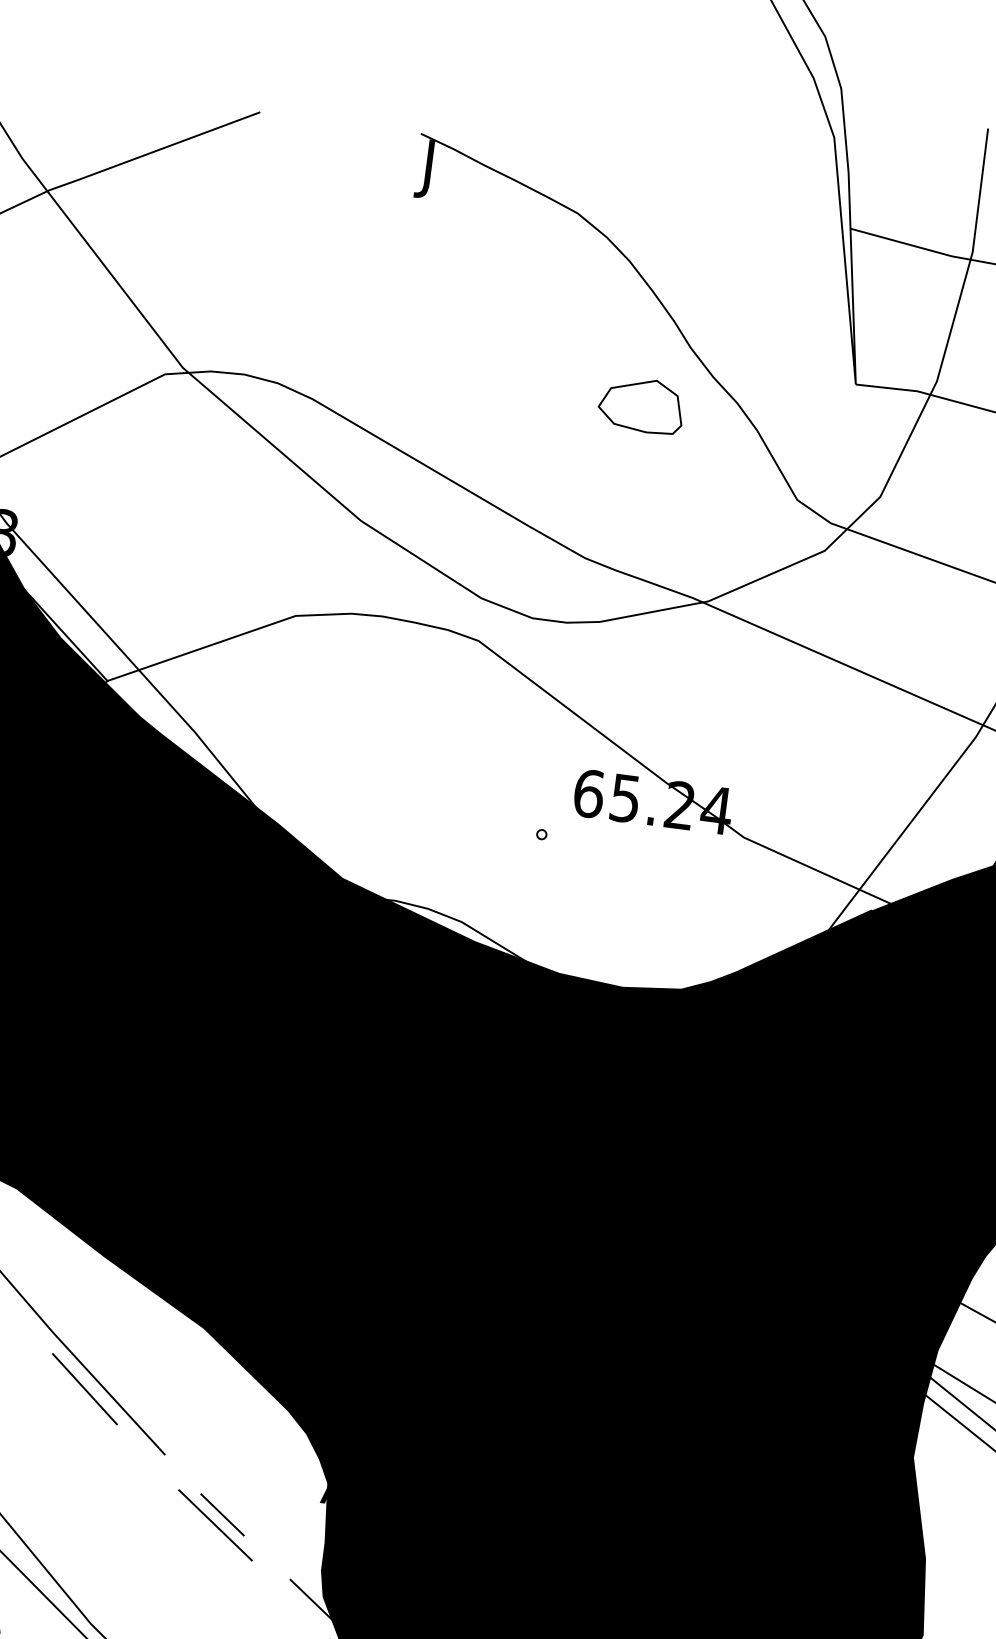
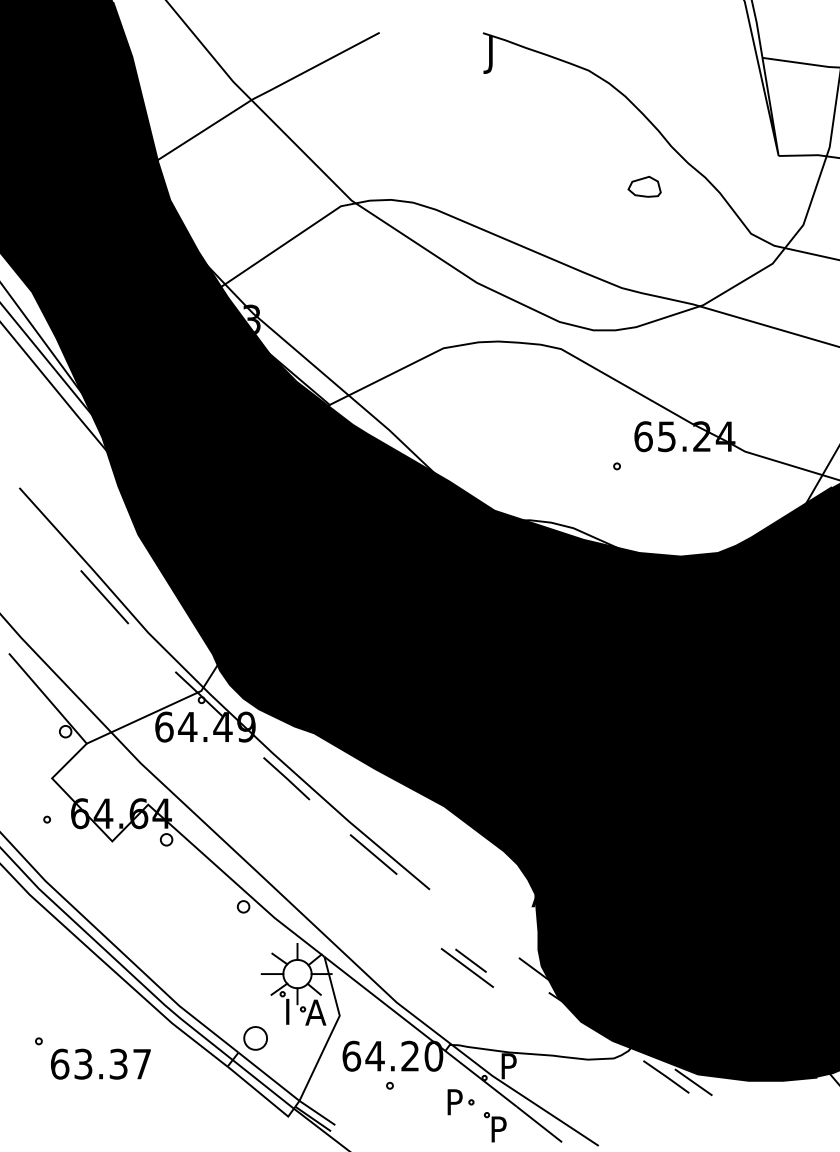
part: (641, 404) -> (644, 186), size x0.6
part: (214, 1524) -> (466, 967), moved

